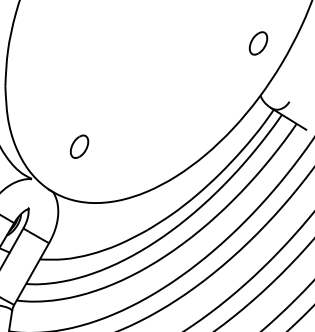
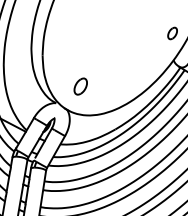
part: (79, 146) -> (80, 86), size x1.4

